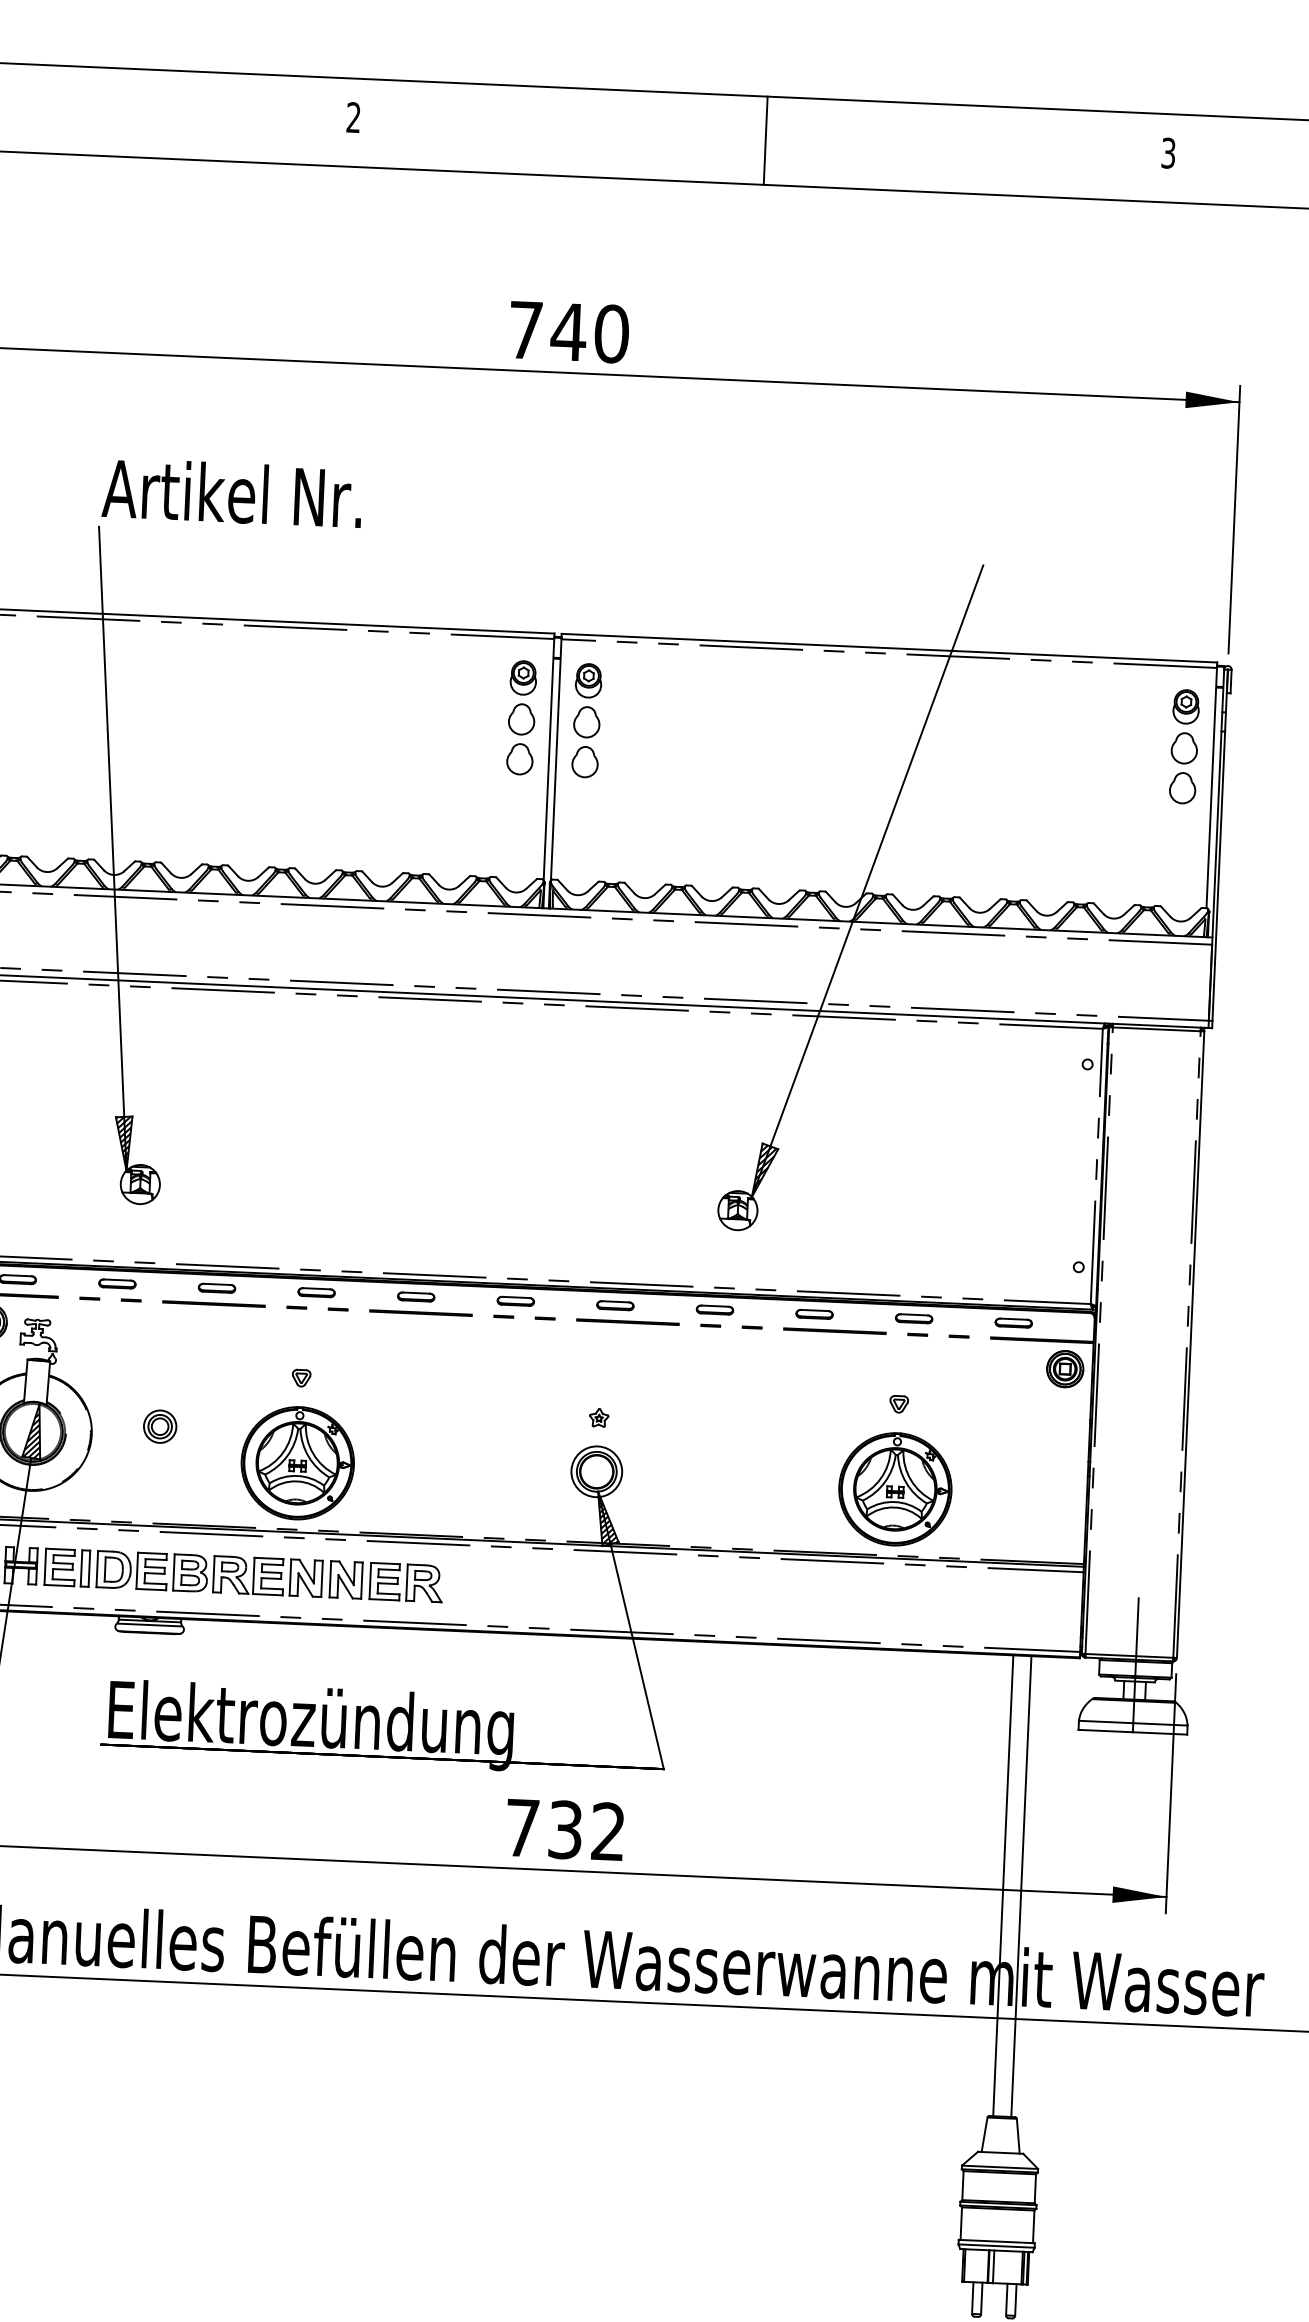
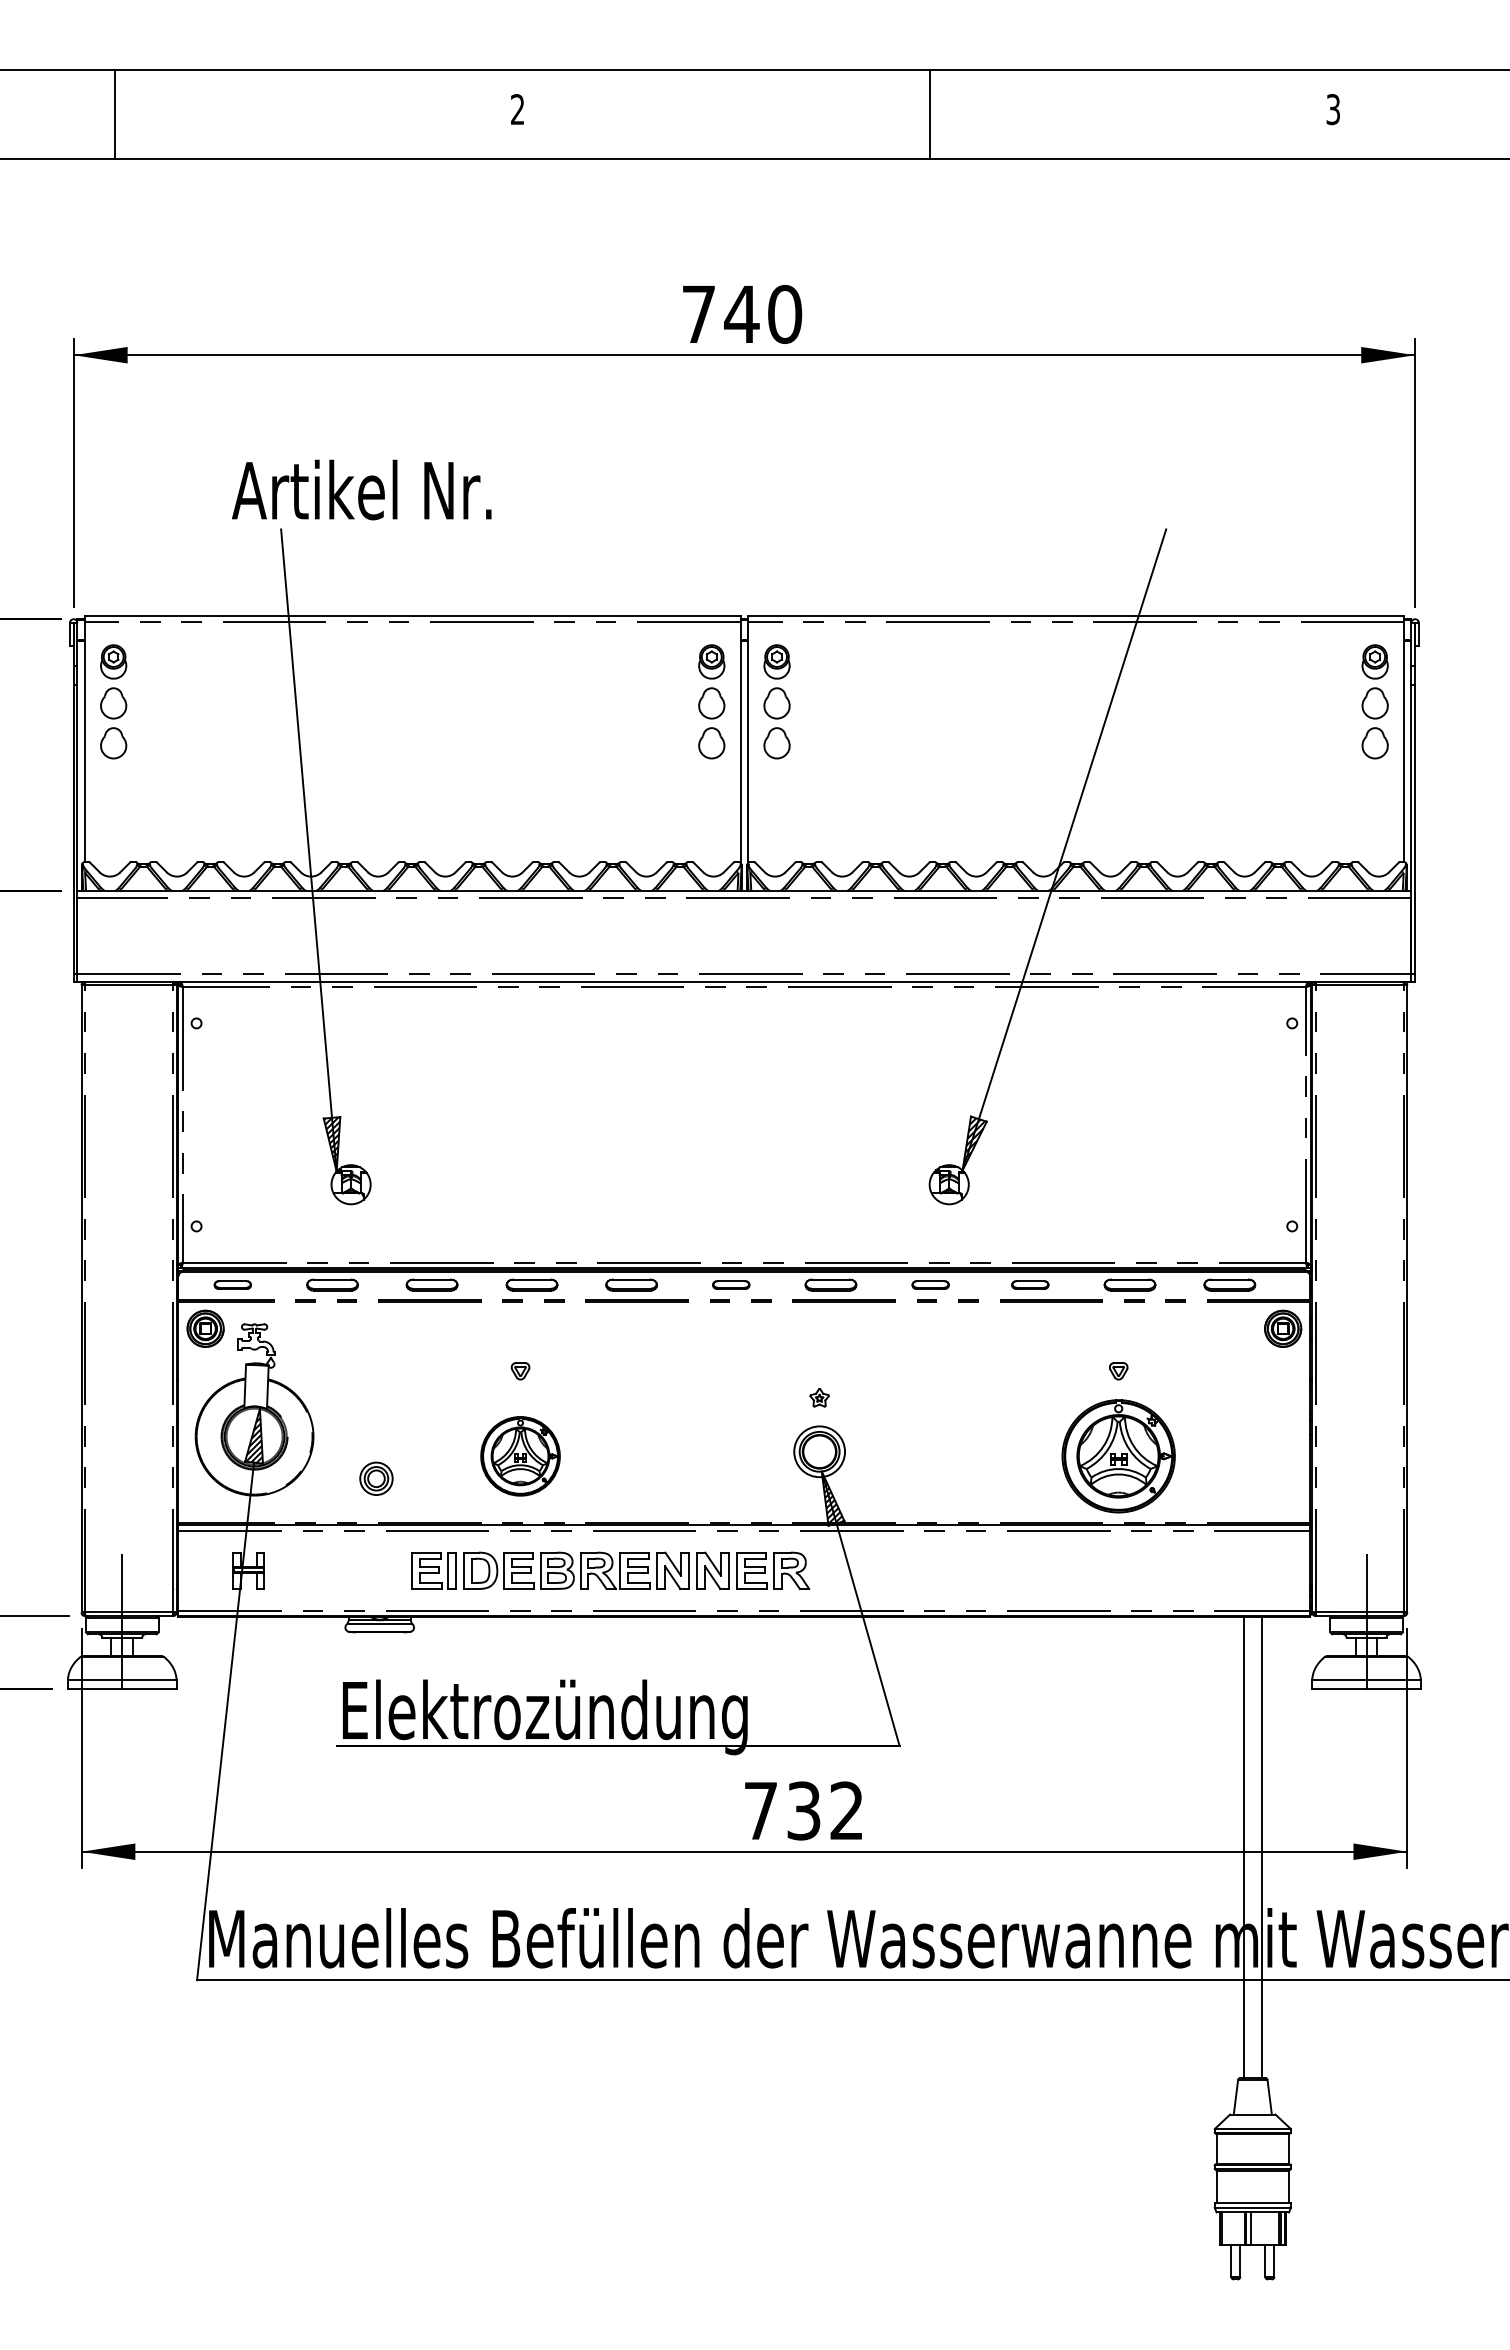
text: (232, 492) -> (361, 489), moved
part: (117, 1283) -> (332, 1284), size x1.4
part: (217, 1287) -> (432, 1284), size x1.4
part: (316, 1292) -> (531, 1284), size x1.4
part: (416, 1296) -> (631, 1284), size x1.4
part: (614, 1305) -> (830, 1284), size x1.4
part: (913, 1318) -> (1129, 1284), size x1.4
part: (1013, 1322) -> (1229, 1284), size x1.4
part: (160, 1426) -> (376, 1478), moved
part: (297, 1463) -> (520, 1456), size x0.7
part: (243, 1575) -> (610, 1570), moved

